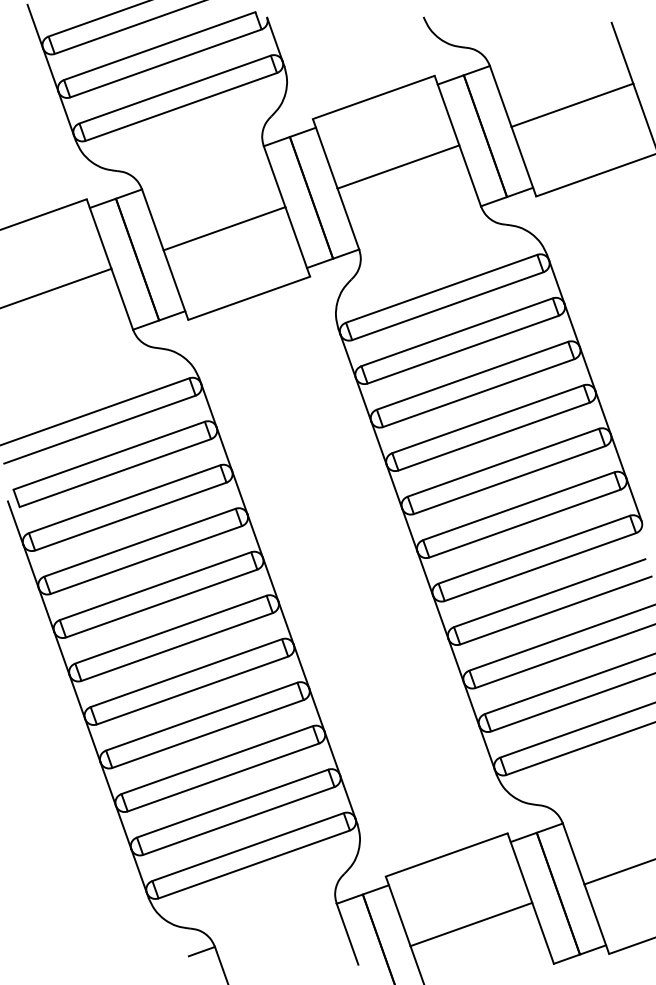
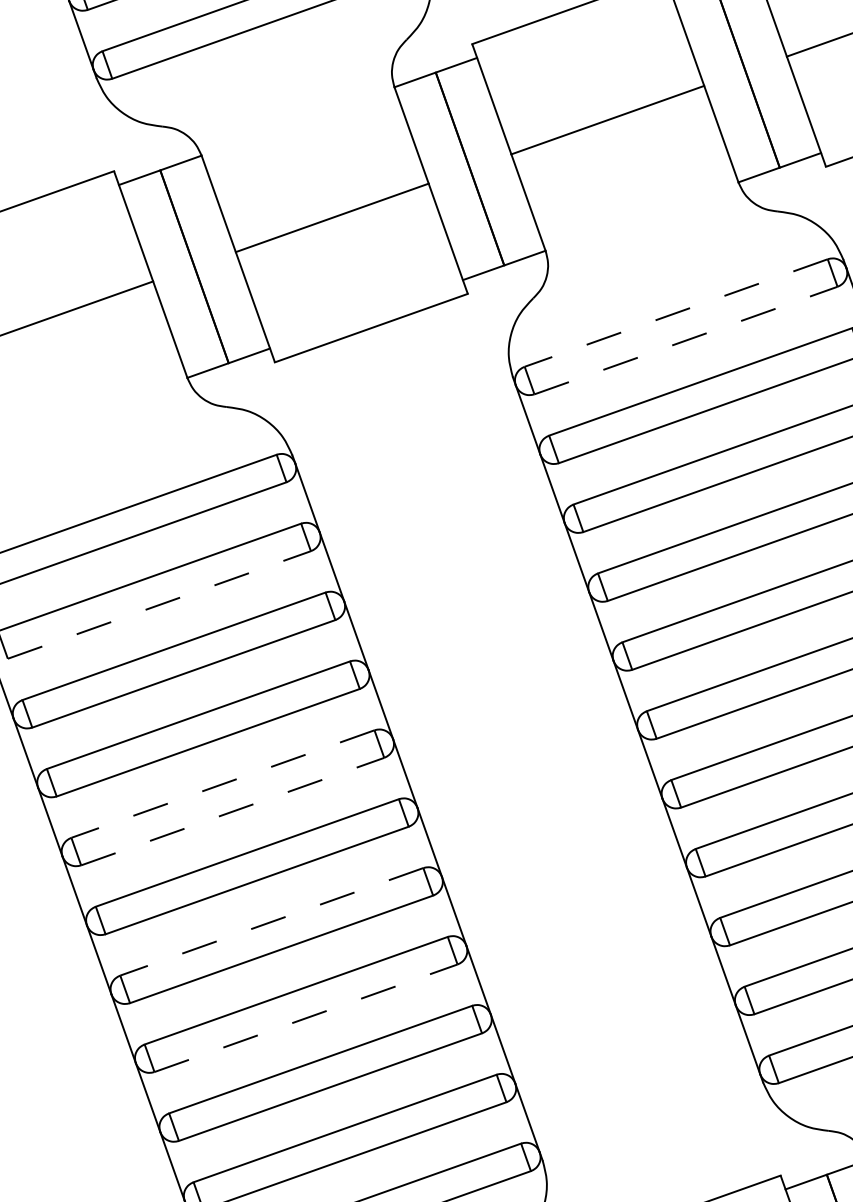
line: (441, 288) -> (675, 312), solid -> dashed
line: (447, 306) -> (685, 341), solid -> dashed
line: (115, 473) -> (159, 605), solid -> dashed
line: (155, 586) -> (222, 784), solid -> dashed
line: (161, 603) -> (232, 811), solid -> dashed
line: (186, 673) -> (272, 922), solid -> dashed
line: (207, 734) -> (305, 1019), solid -> dashed

